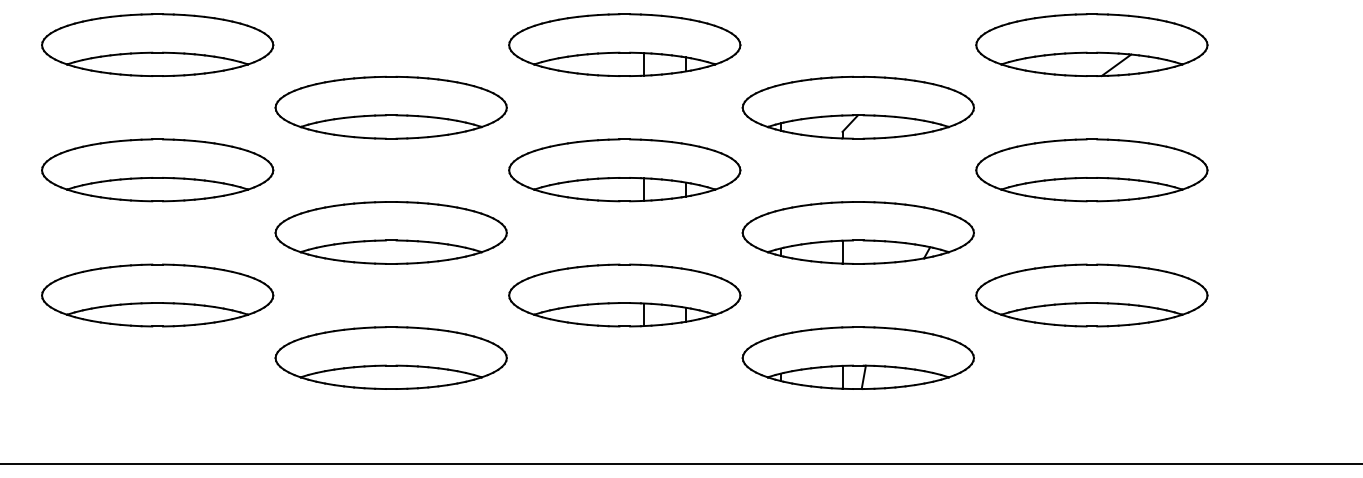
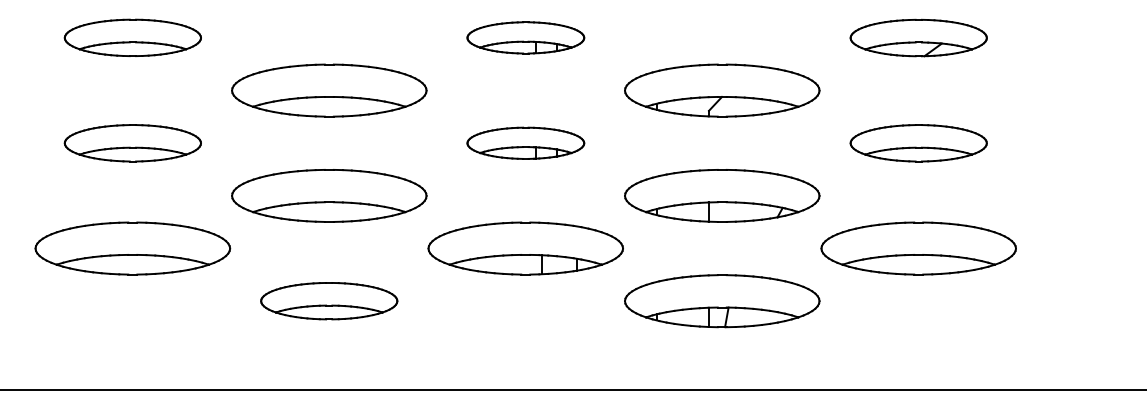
part: (157, 44) -> (132, 37), size x0.7
part: (624, 44) -> (525, 37), size x0.6
part: (1091, 45) -> (918, 38), size x0.7
part: (157, 170) -> (132, 143), size x0.7
part: (624, 170) -> (525, 143), size x0.6
part: (1091, 170) -> (918, 143), size x0.7
part: (390, 357) -> (328, 300), size x0.7

